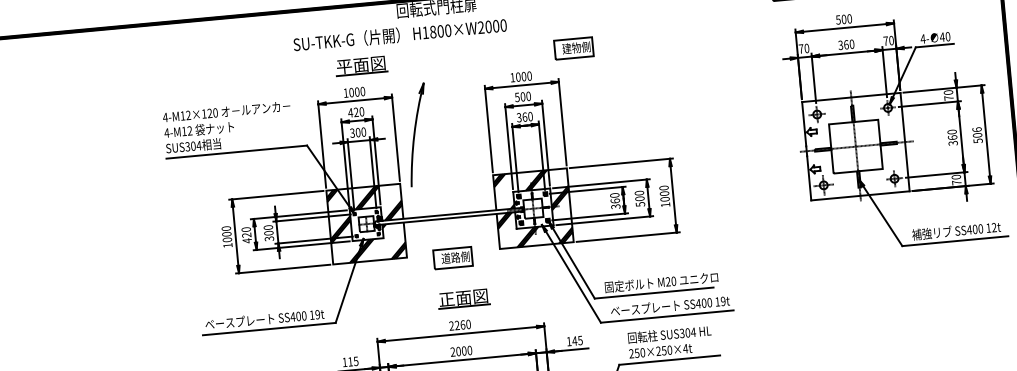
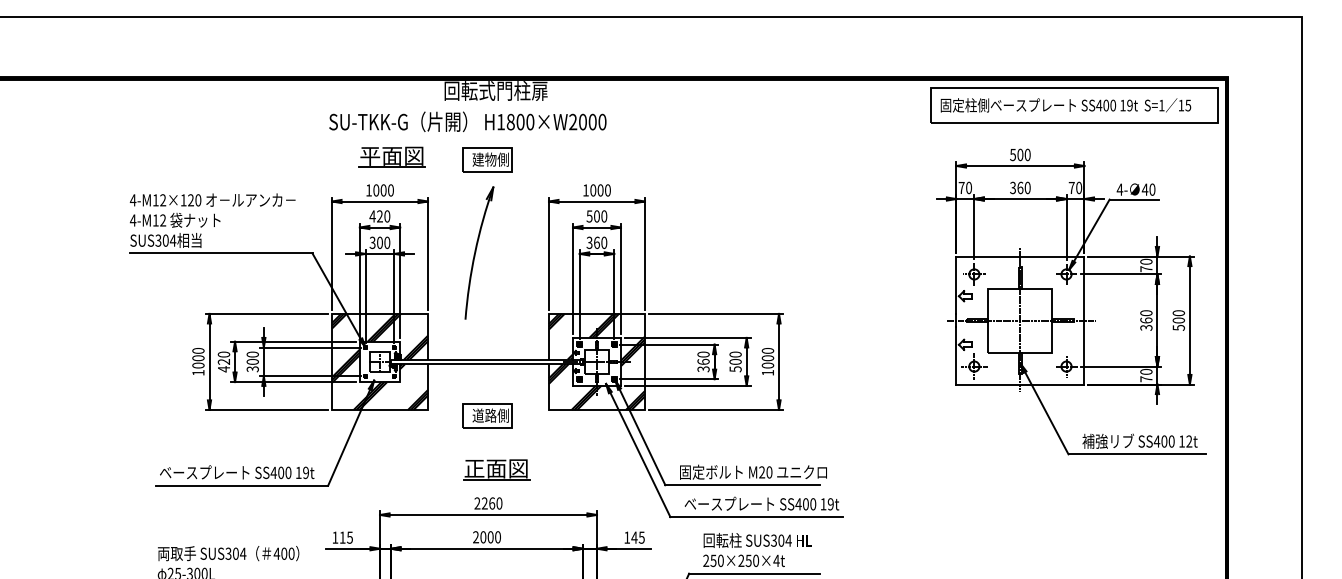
text: (399, 34) -> (467, 121), moved
part: (573, 48) -> (487, 159), moved
text: (976, 130) -> (1178, 313), 506 -> 500
part: (417, 134) -> (479, 252), moved

